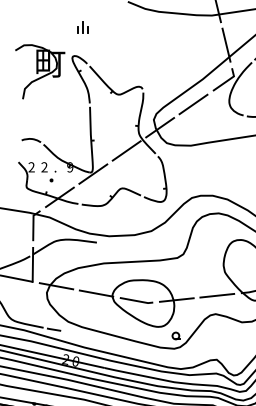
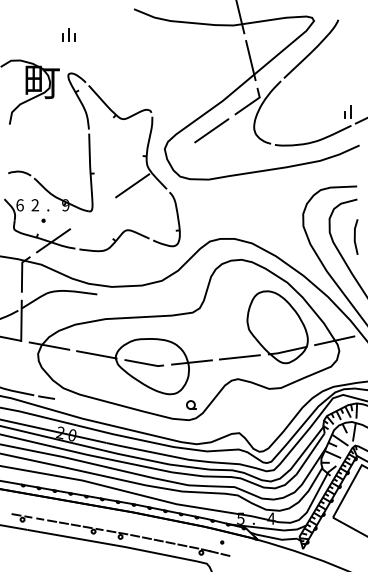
part: (82, 27) -> (68, 34), moved
line: (159, 127) -> (171, 157), removed
text: (31, 167) -> (19, 205), 2 -> 6
line: (92, 173) -> (92, 212), removed

